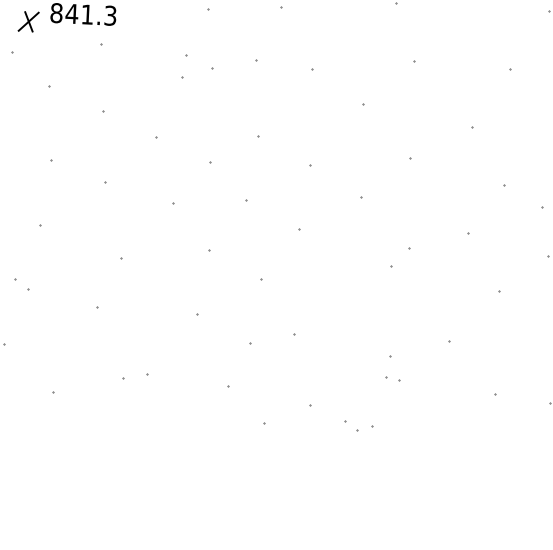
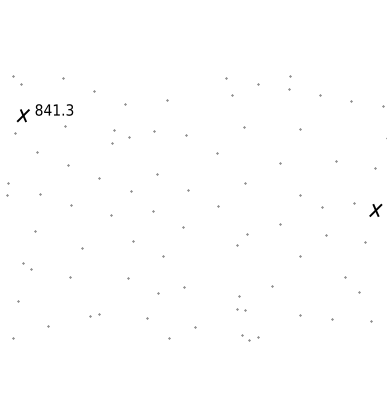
part: (135, 376) -> (94, 315), size x0.62
part: (359, 426) -> (250, 337), moved

